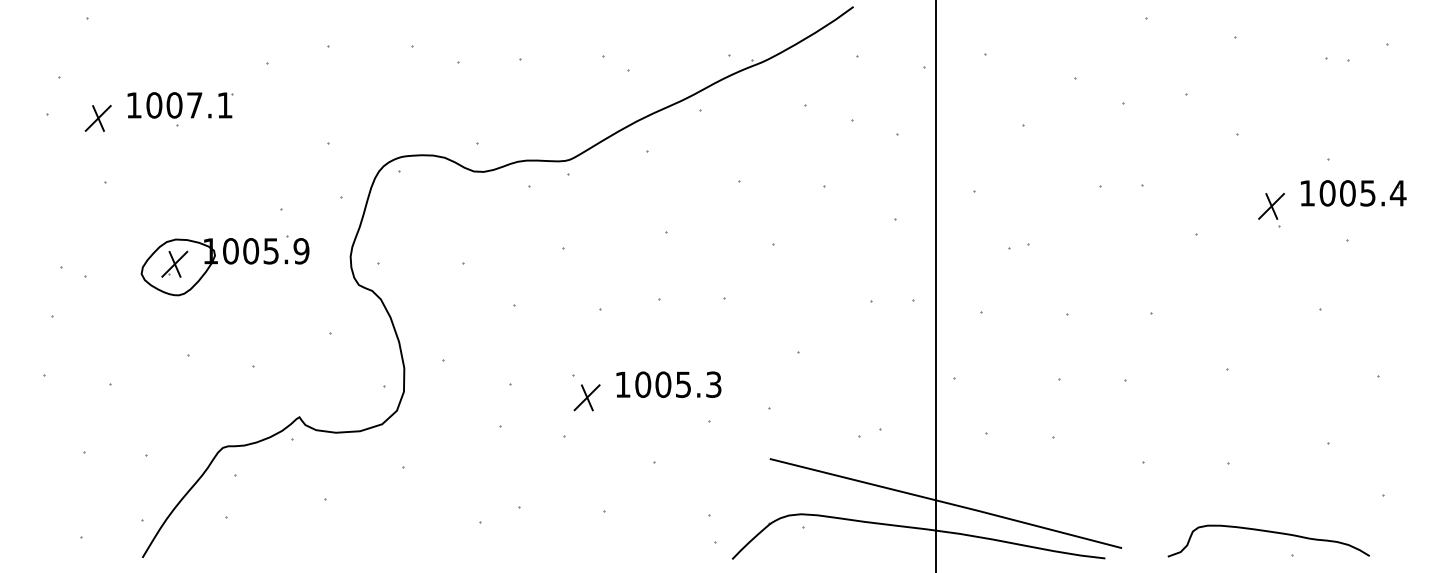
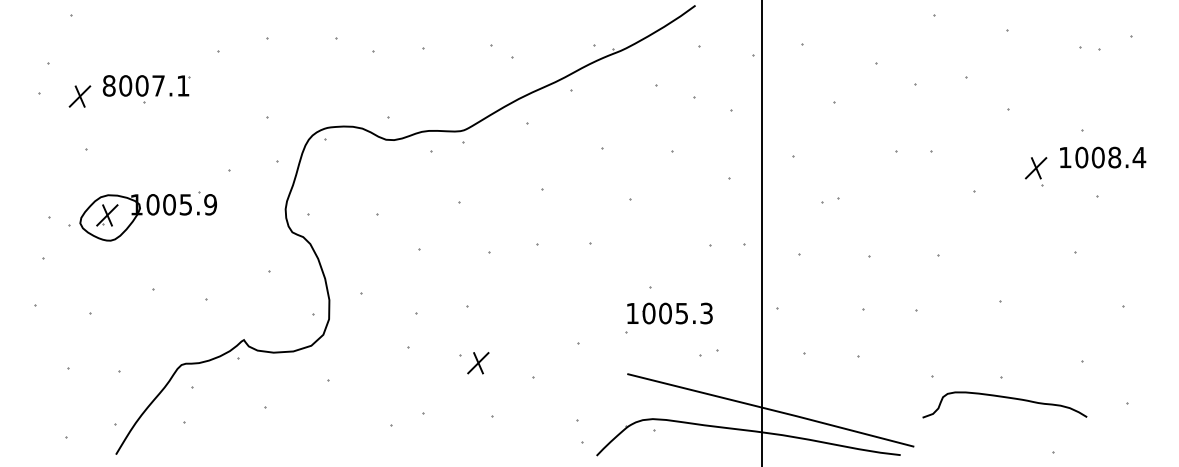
text: (133, 104) -> (108, 85), 1007.1 -> 8007.1
text: (1367, 193) -> (1114, 157), 1005.4 -> 1008.4
part: (224, 265) -> (147, 216), moved
part: (668, 384) -> (669, 313), moved
part: (587, 398) -> (478, 363), moved
curve: (1269, 533) -> (1005, 398), moved

